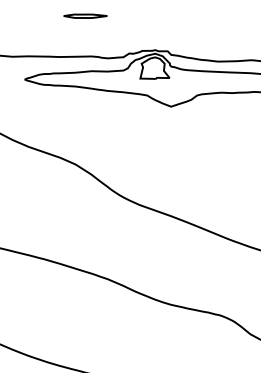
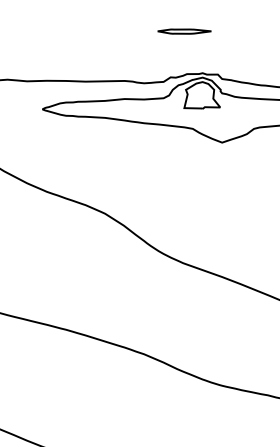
part: (85, 15) -> (184, 30), moved

